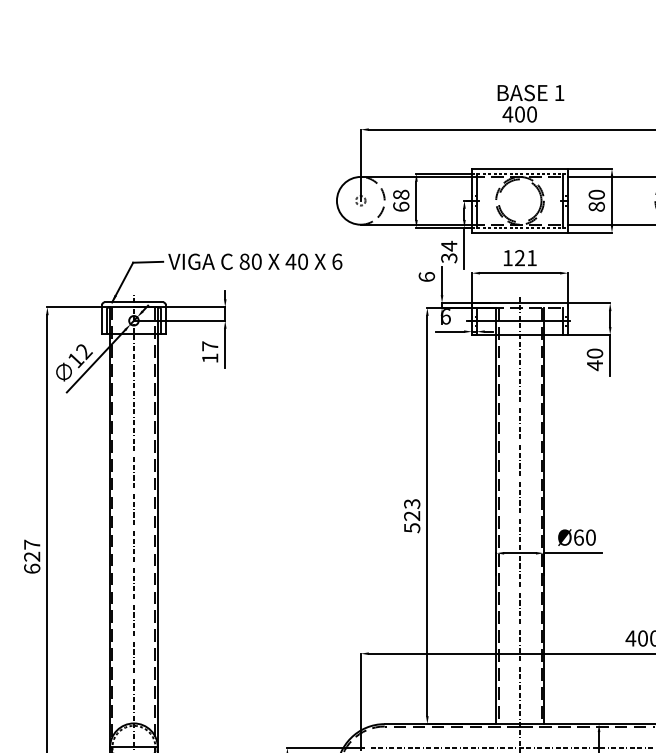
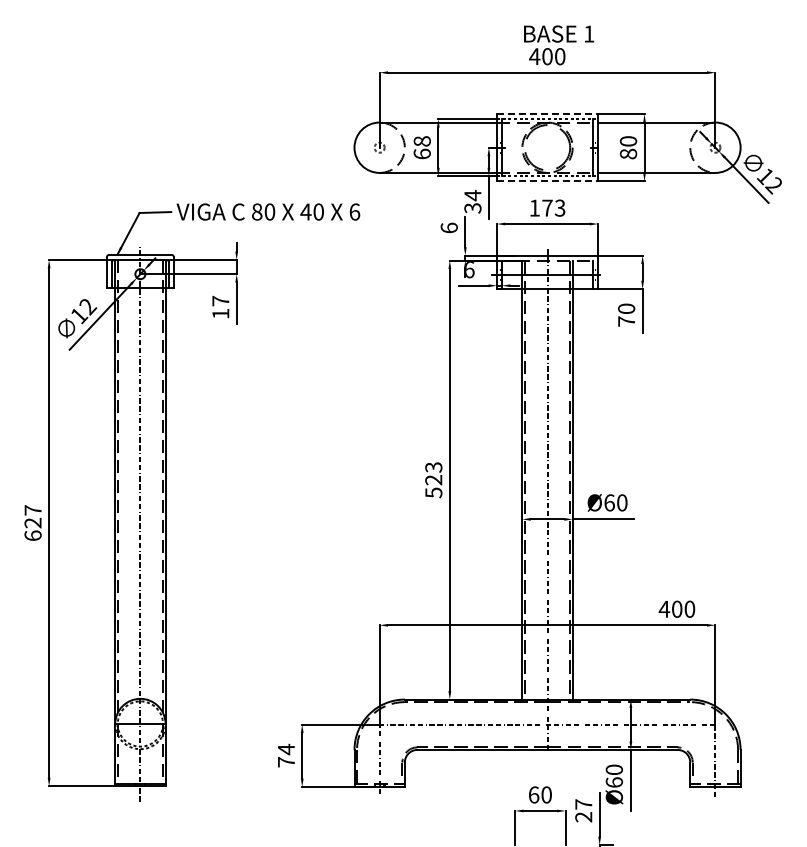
line: (519, 169) -> (547, 114), solid -> dashed
line: (519, 232) -> (547, 181), solid -> dashed
text: (525, 257) -> (553, 207), 121 -> 173
text: (594, 365) -> (626, 321), 40 -> 70

